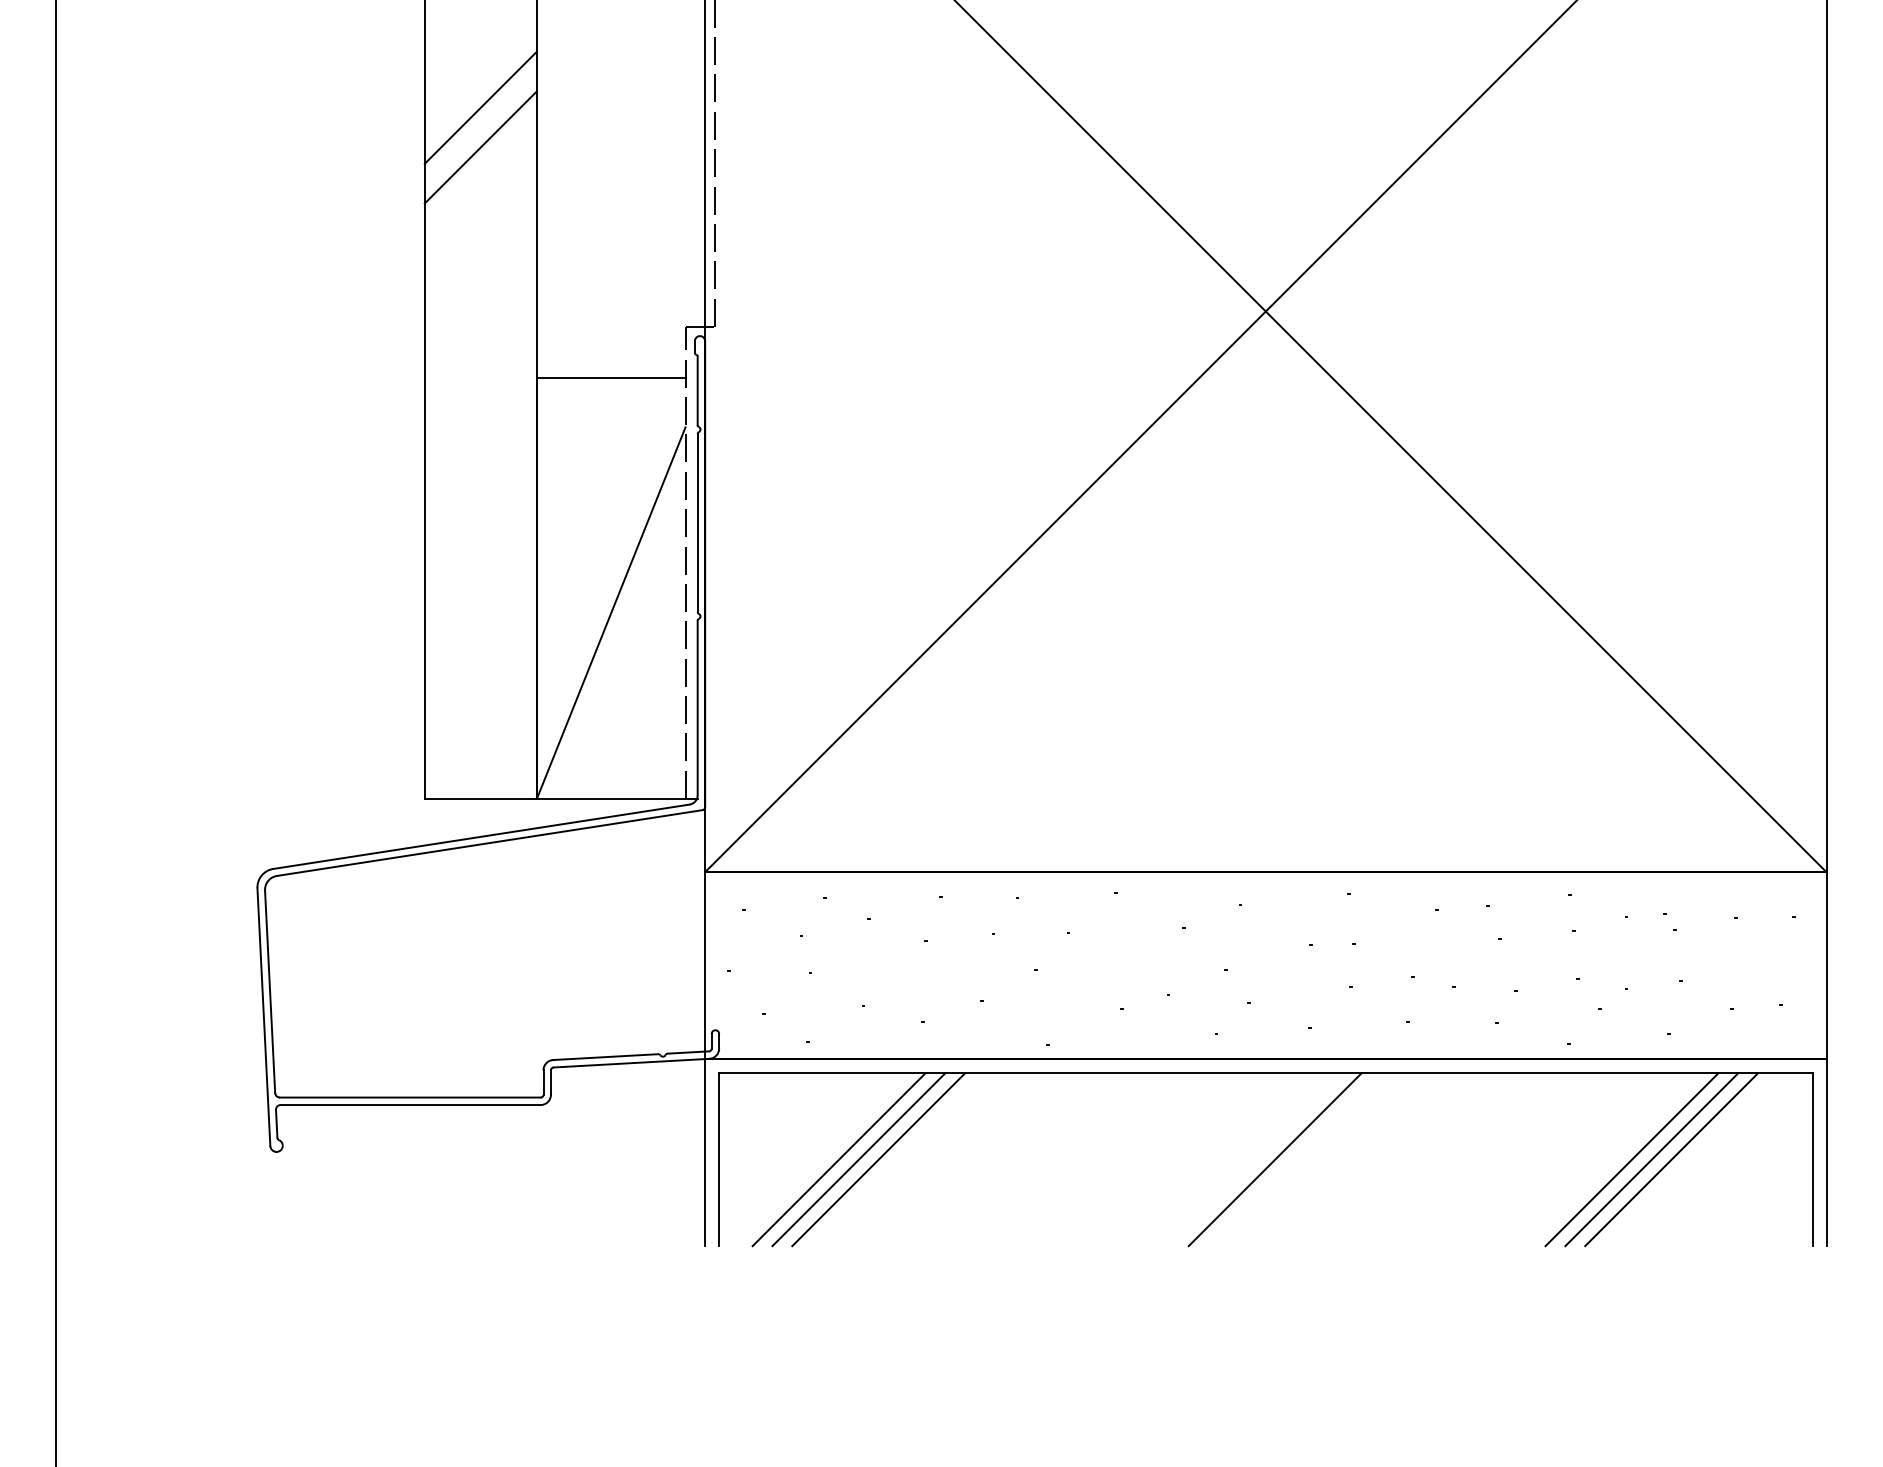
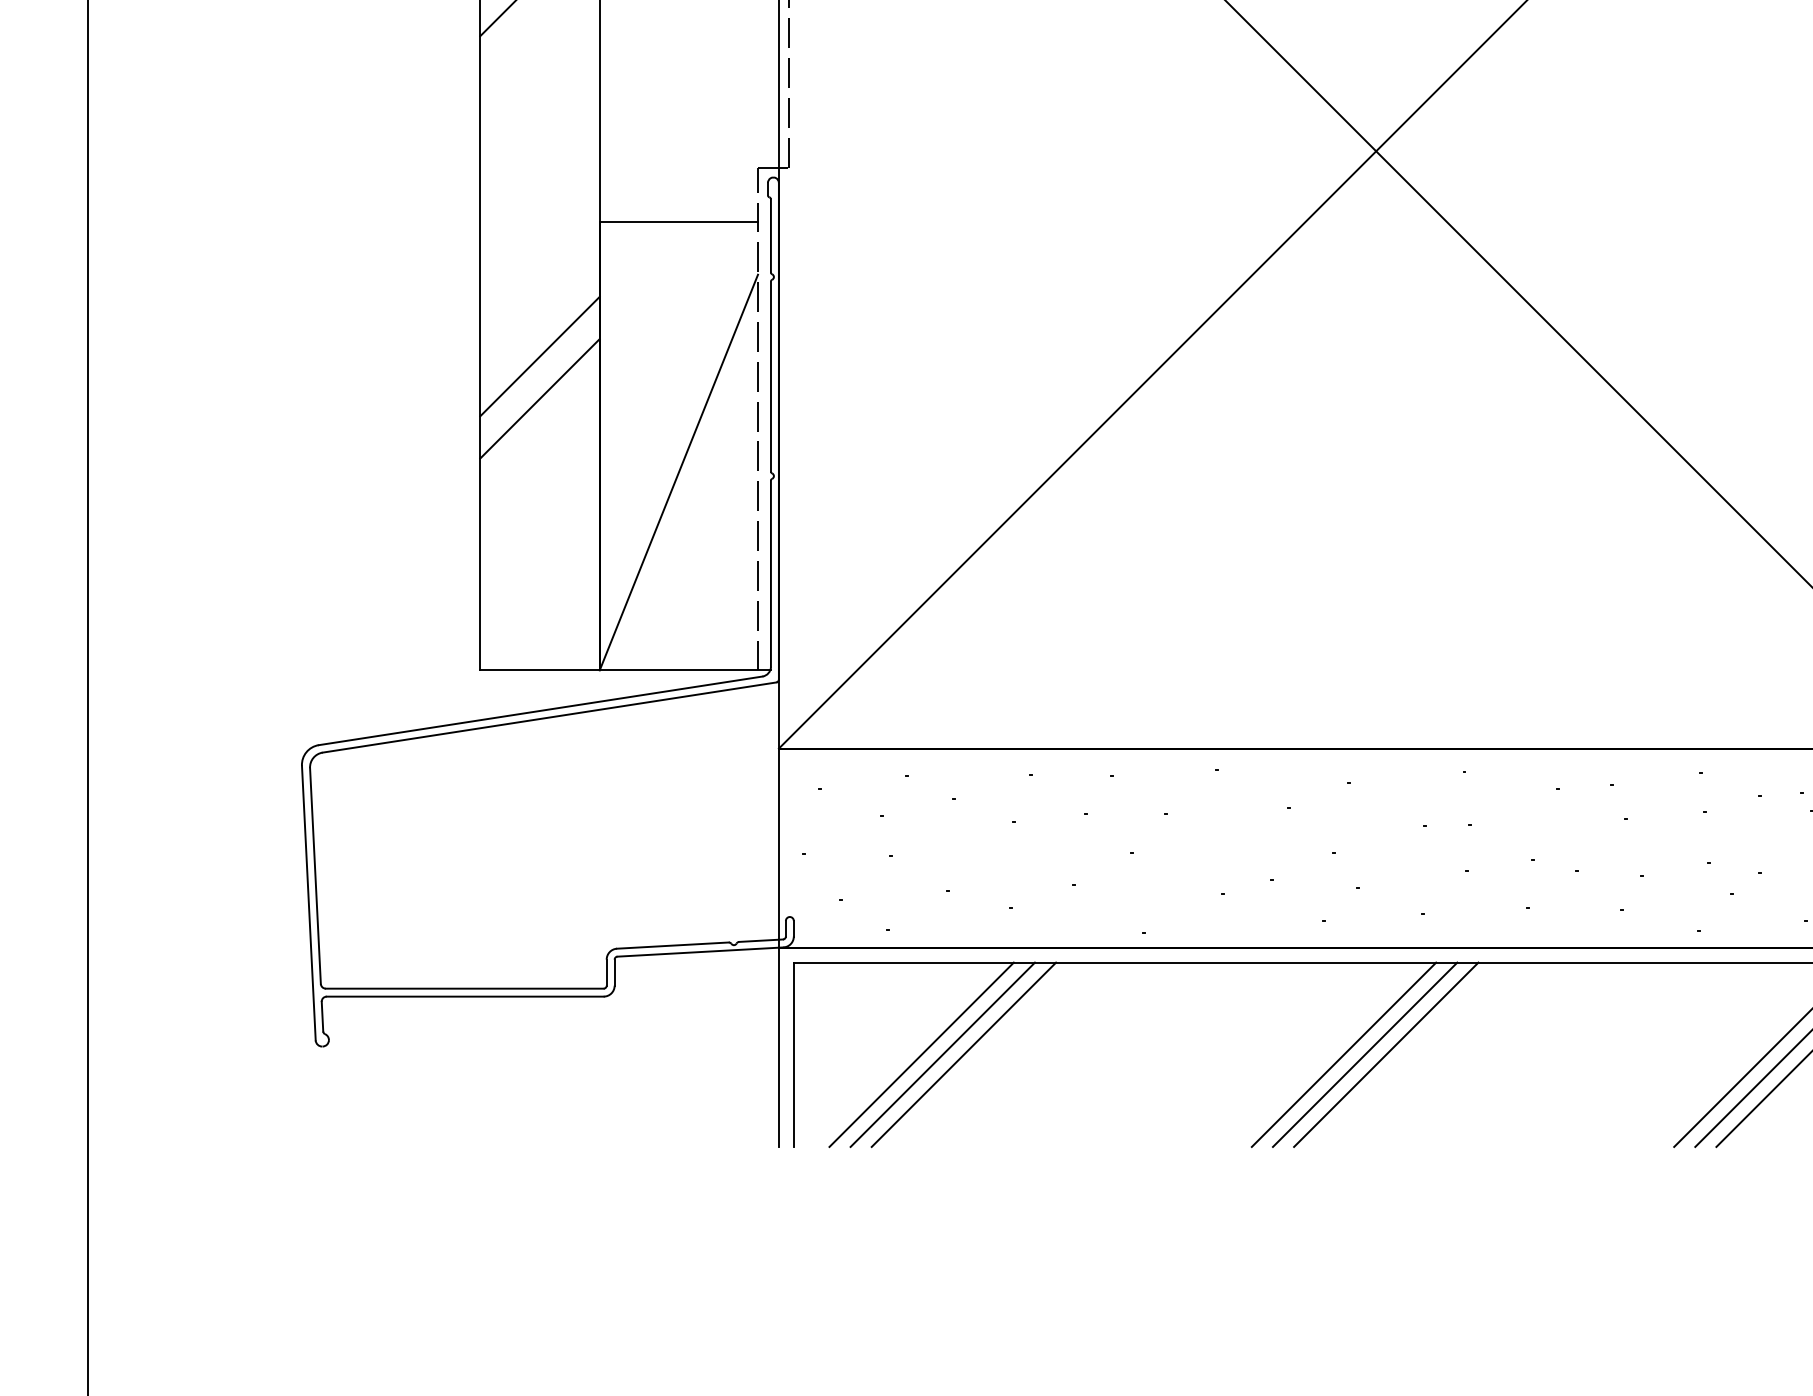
line: (480, 504) -> (539, 356), added
line: (480, 543) -> (539, 398), added
line: (1235, 1159) -> (1343, 1054), added
line: (1254, 1159) -> (1364, 1054), added

